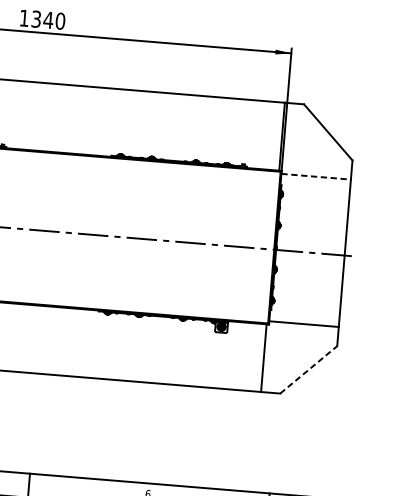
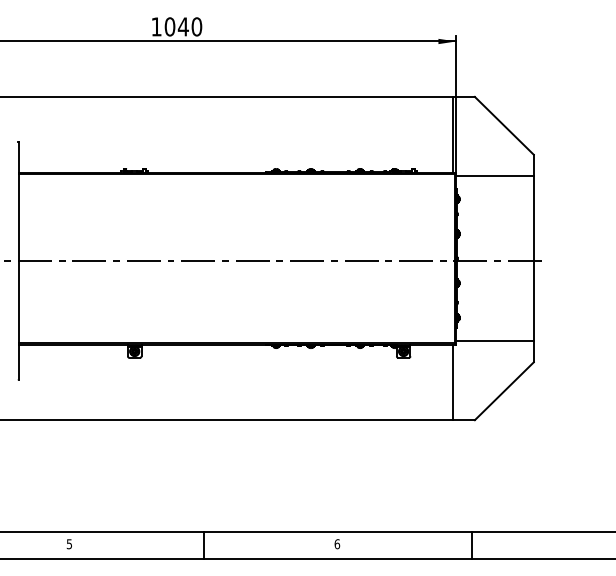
text: (35, 18) -> (169, 26), 1340 -> 1040
line: (315, 176) -> (494, 176), dashed -> solid
line: (308, 369) -> (504, 390), dashed -> solid

